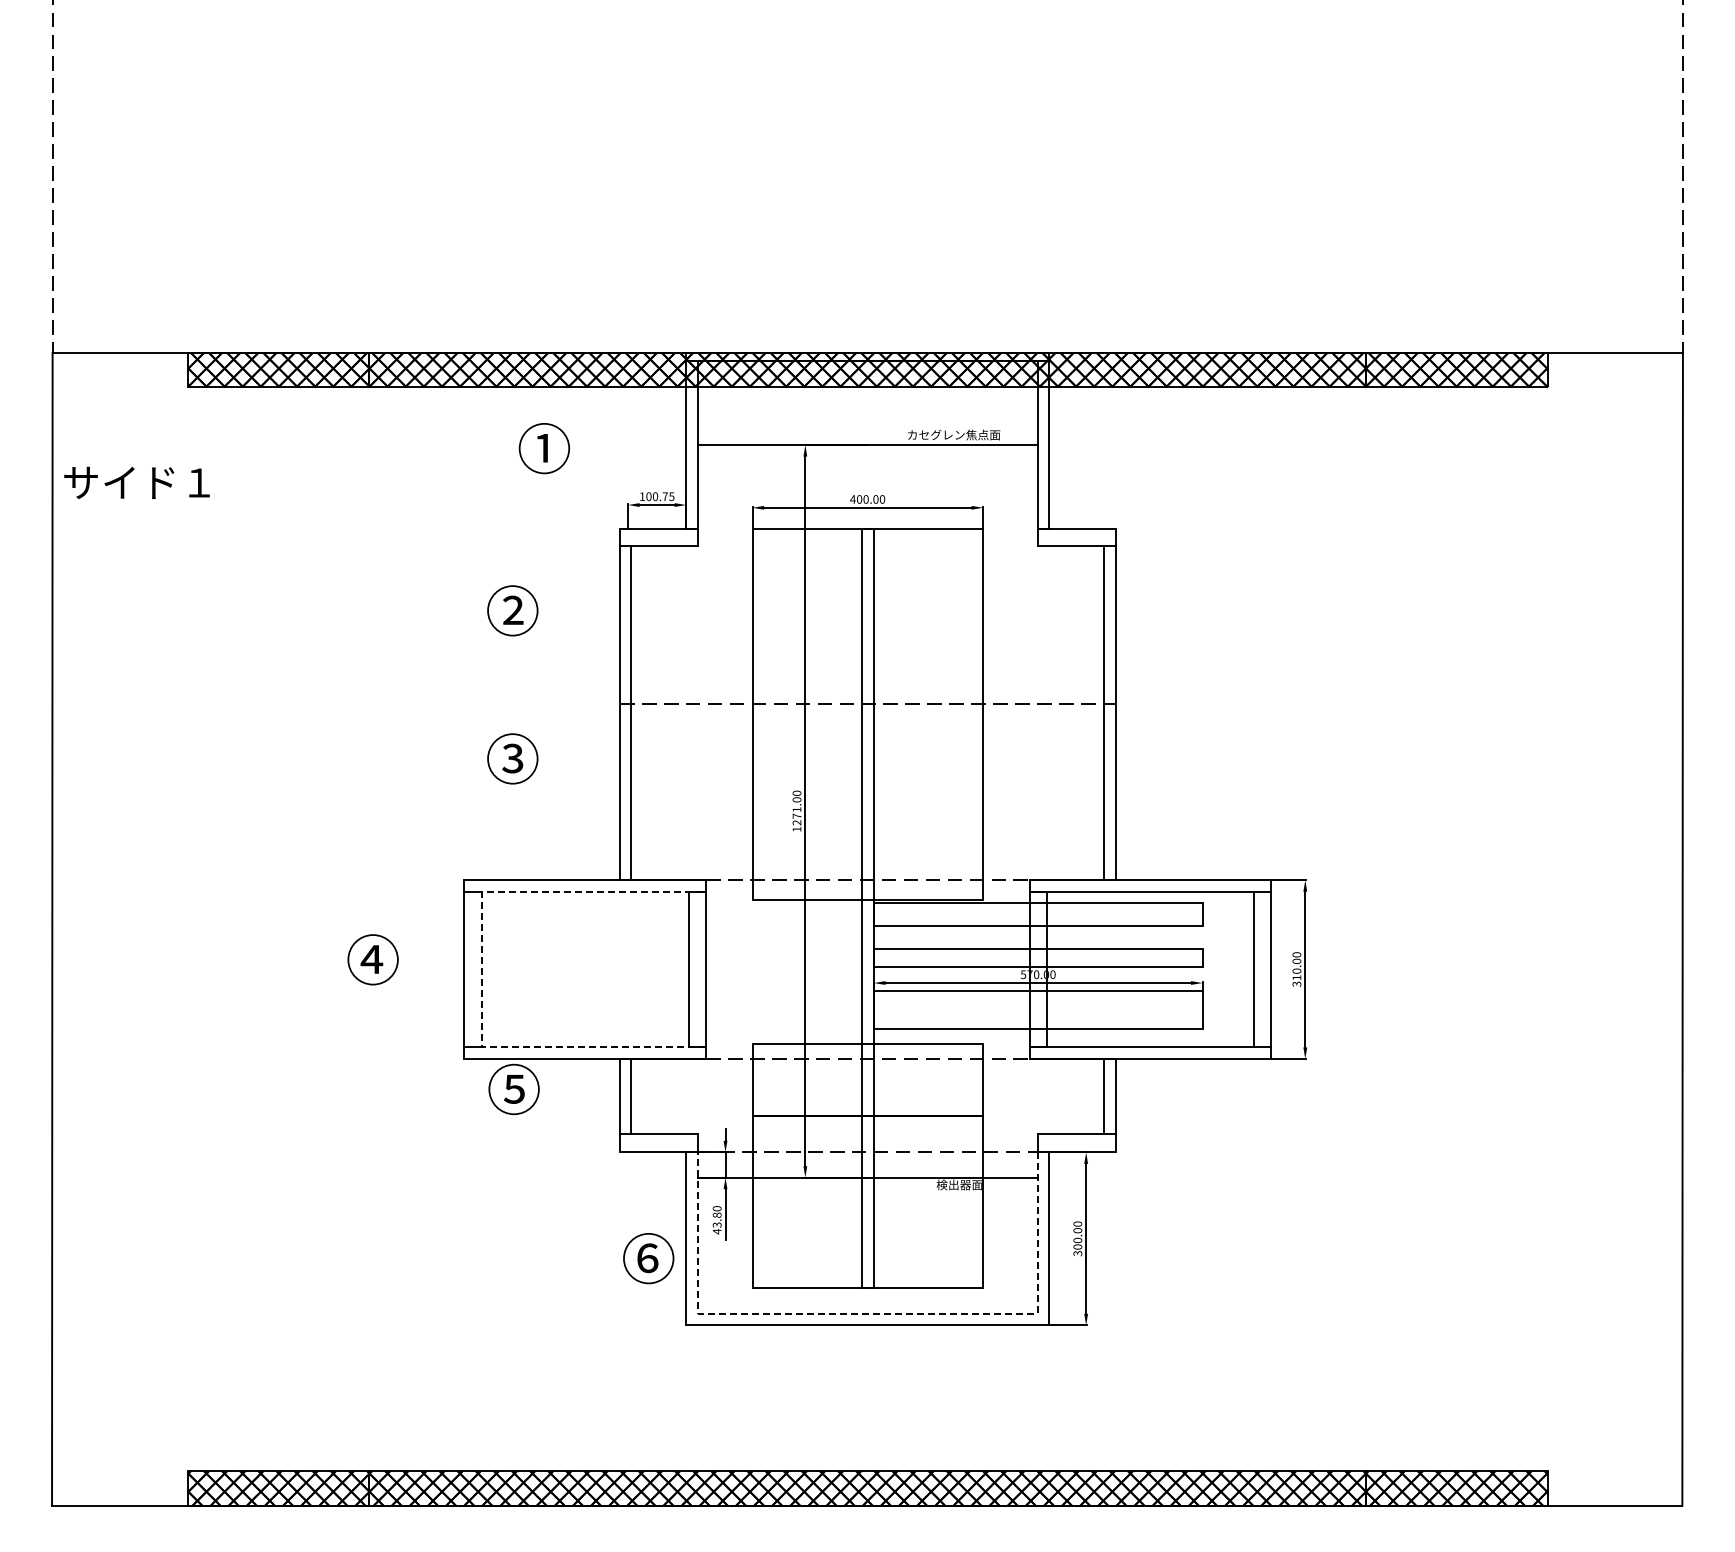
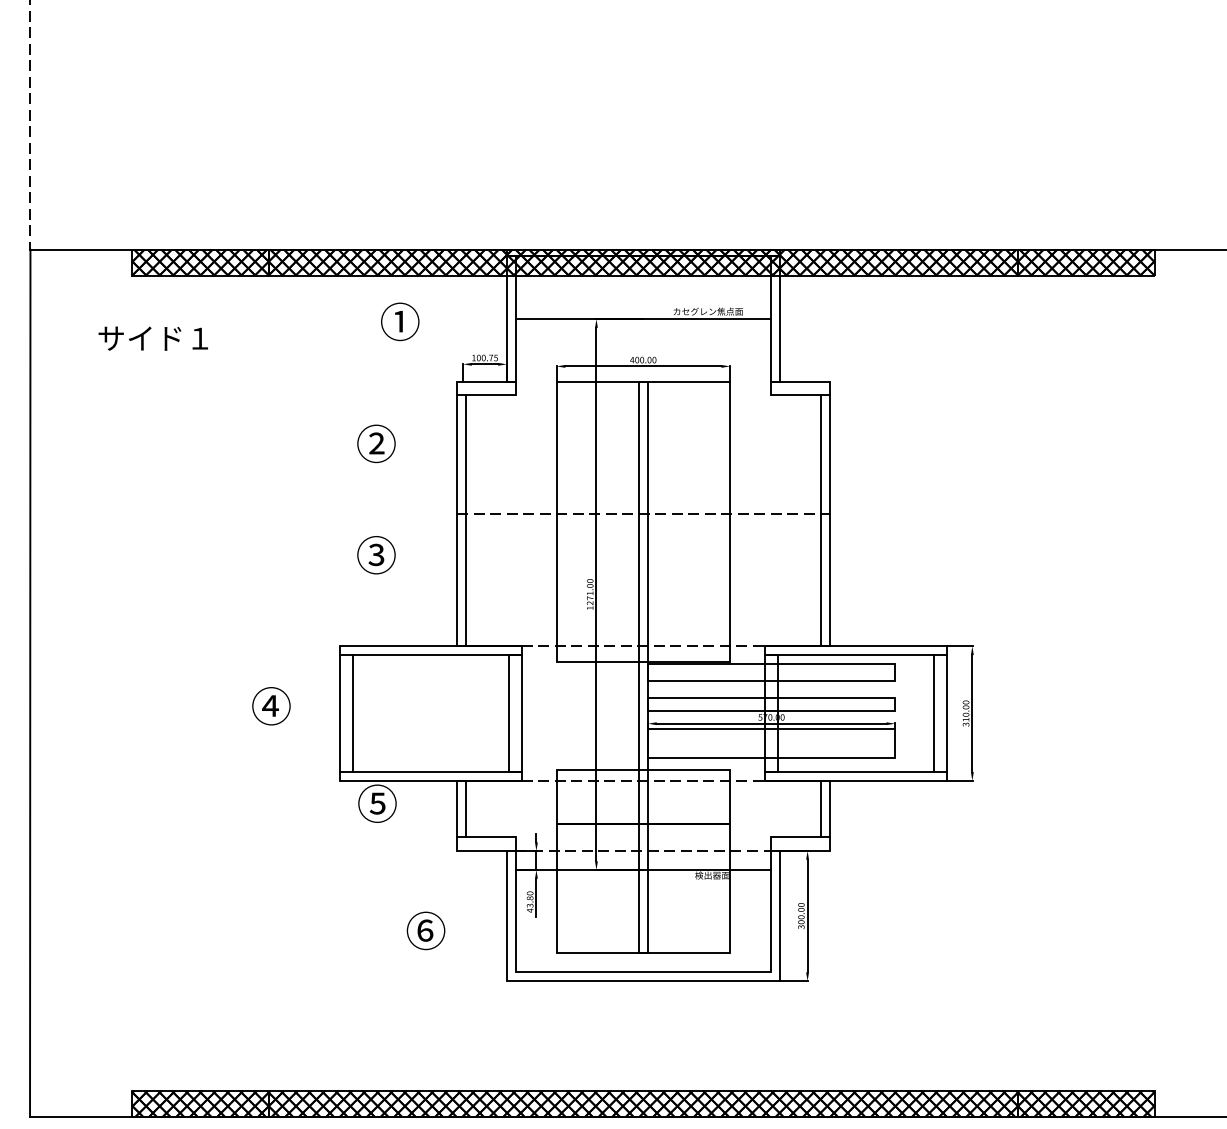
text: (136, 482) -> (152, 338), moved
line: (481, 969) -> (352, 713), dashed -> solid
text: (648, 1258) -> (425, 930), moved
line: (867, 1313) -> (643, 972), dashed -> solid

